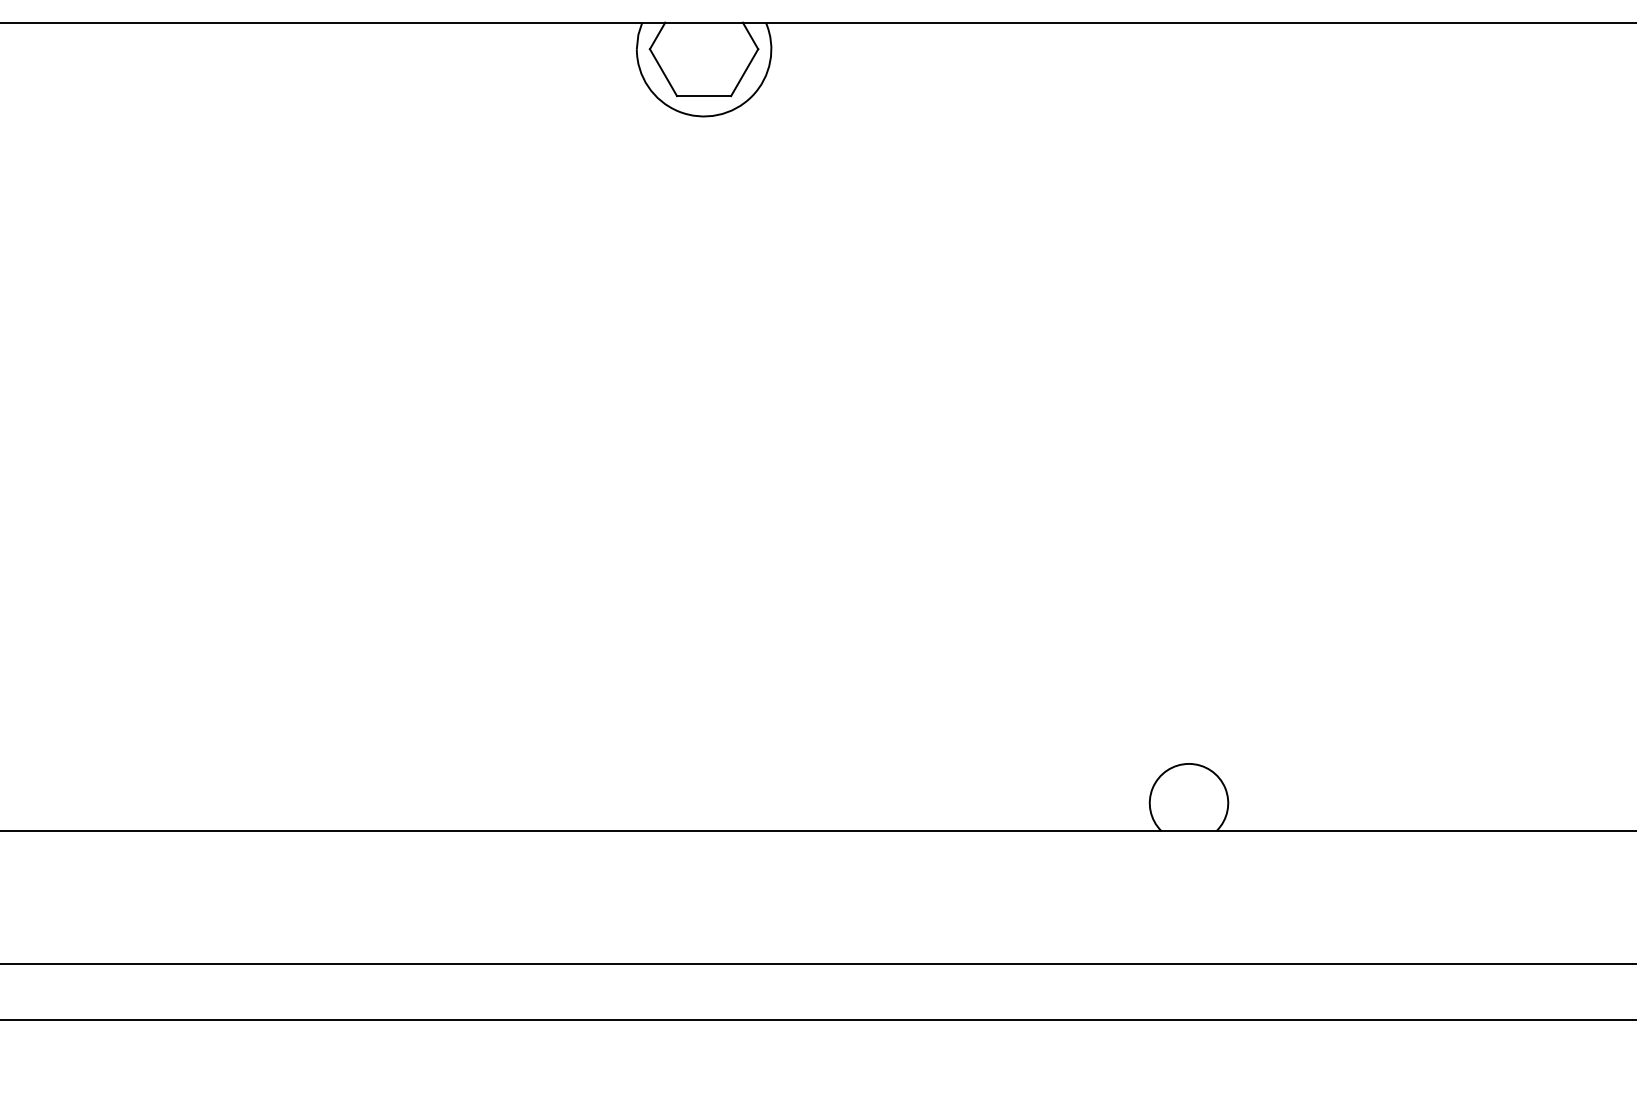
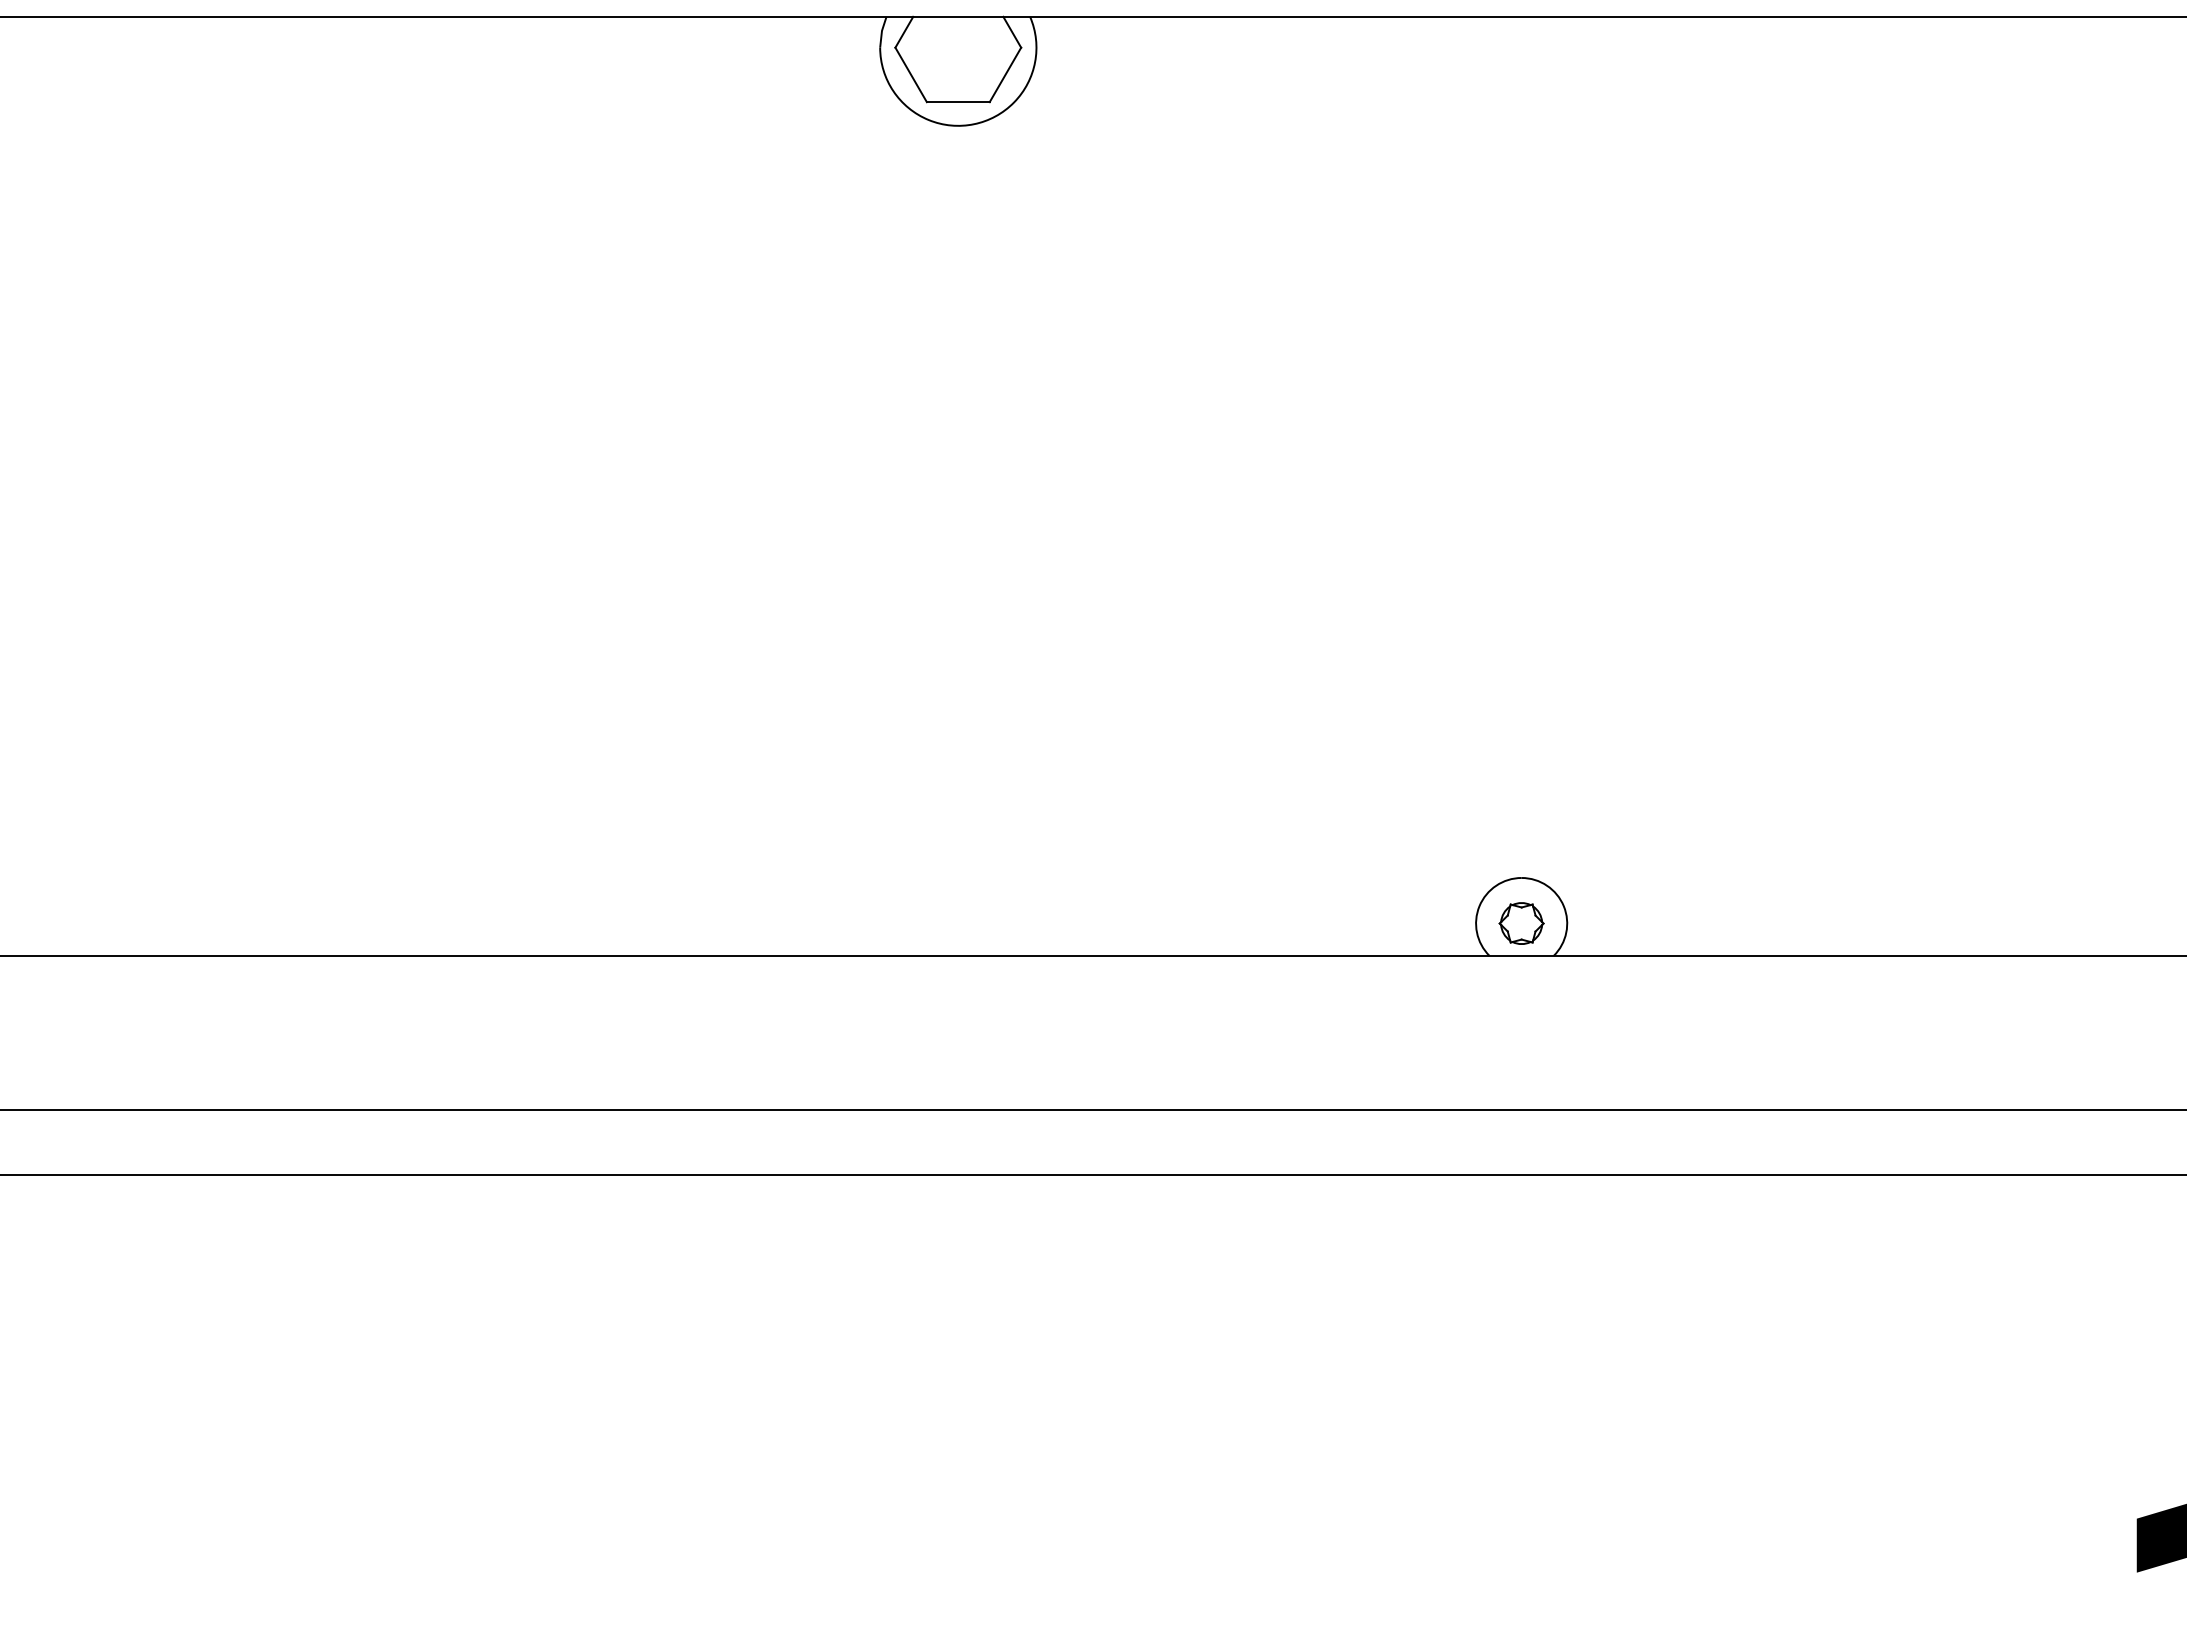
part: (1188, 803) -> (1521, 923), added

